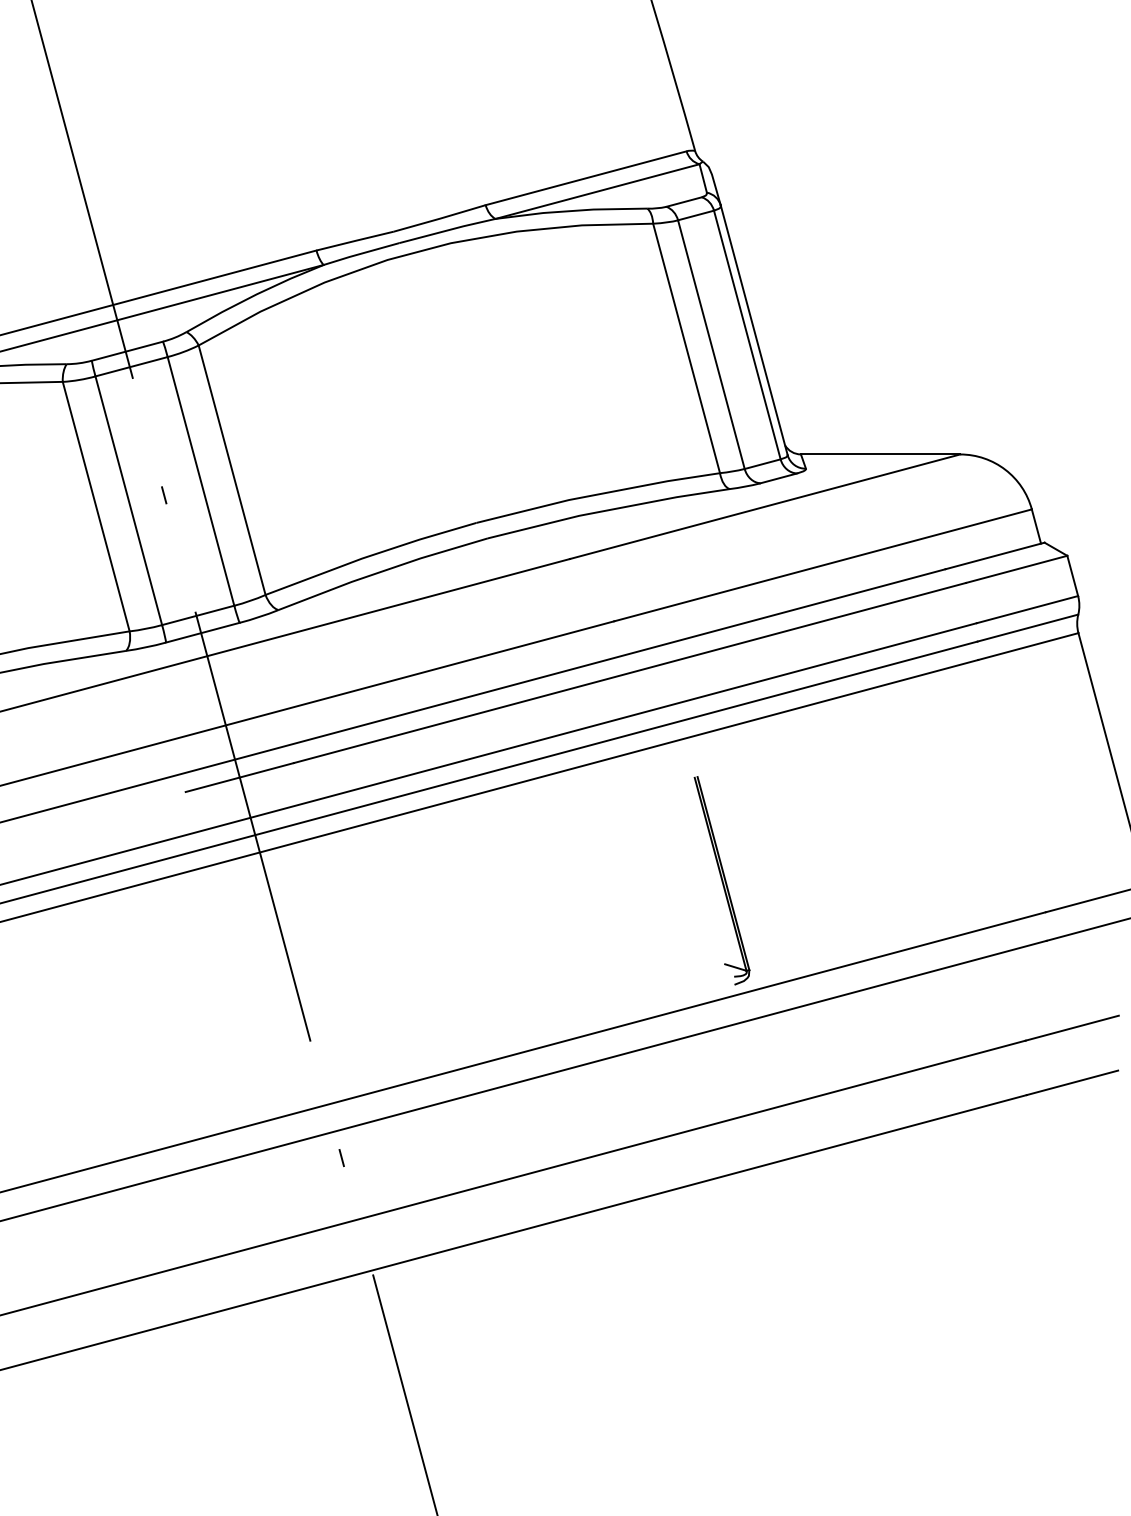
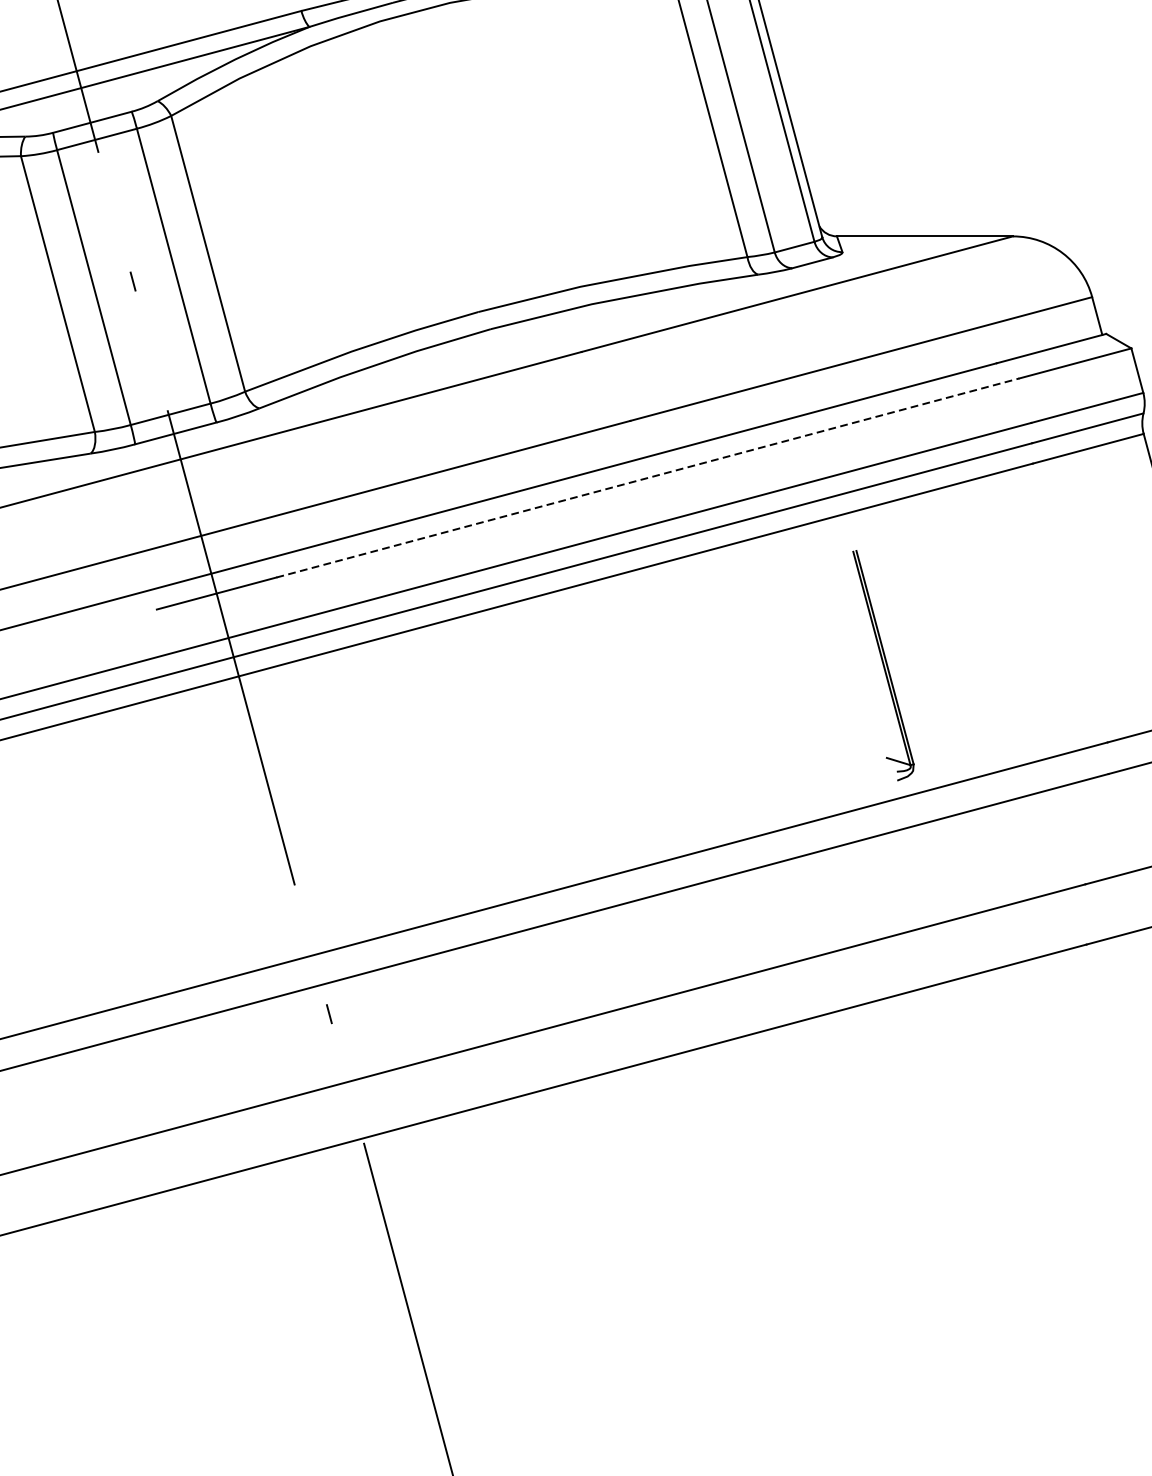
line: (629, 673) -> (647, 478), solid -> dashed
part: (721, 880) -> (882, 665), moved

